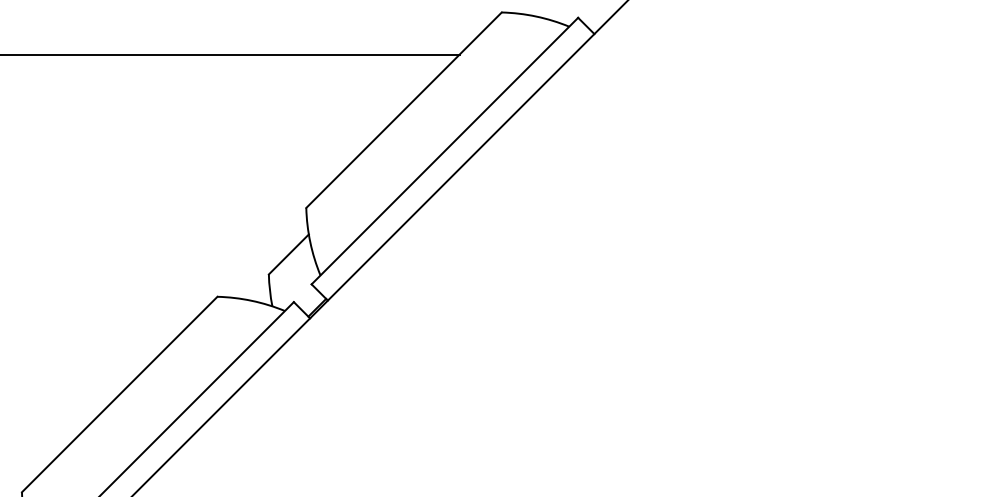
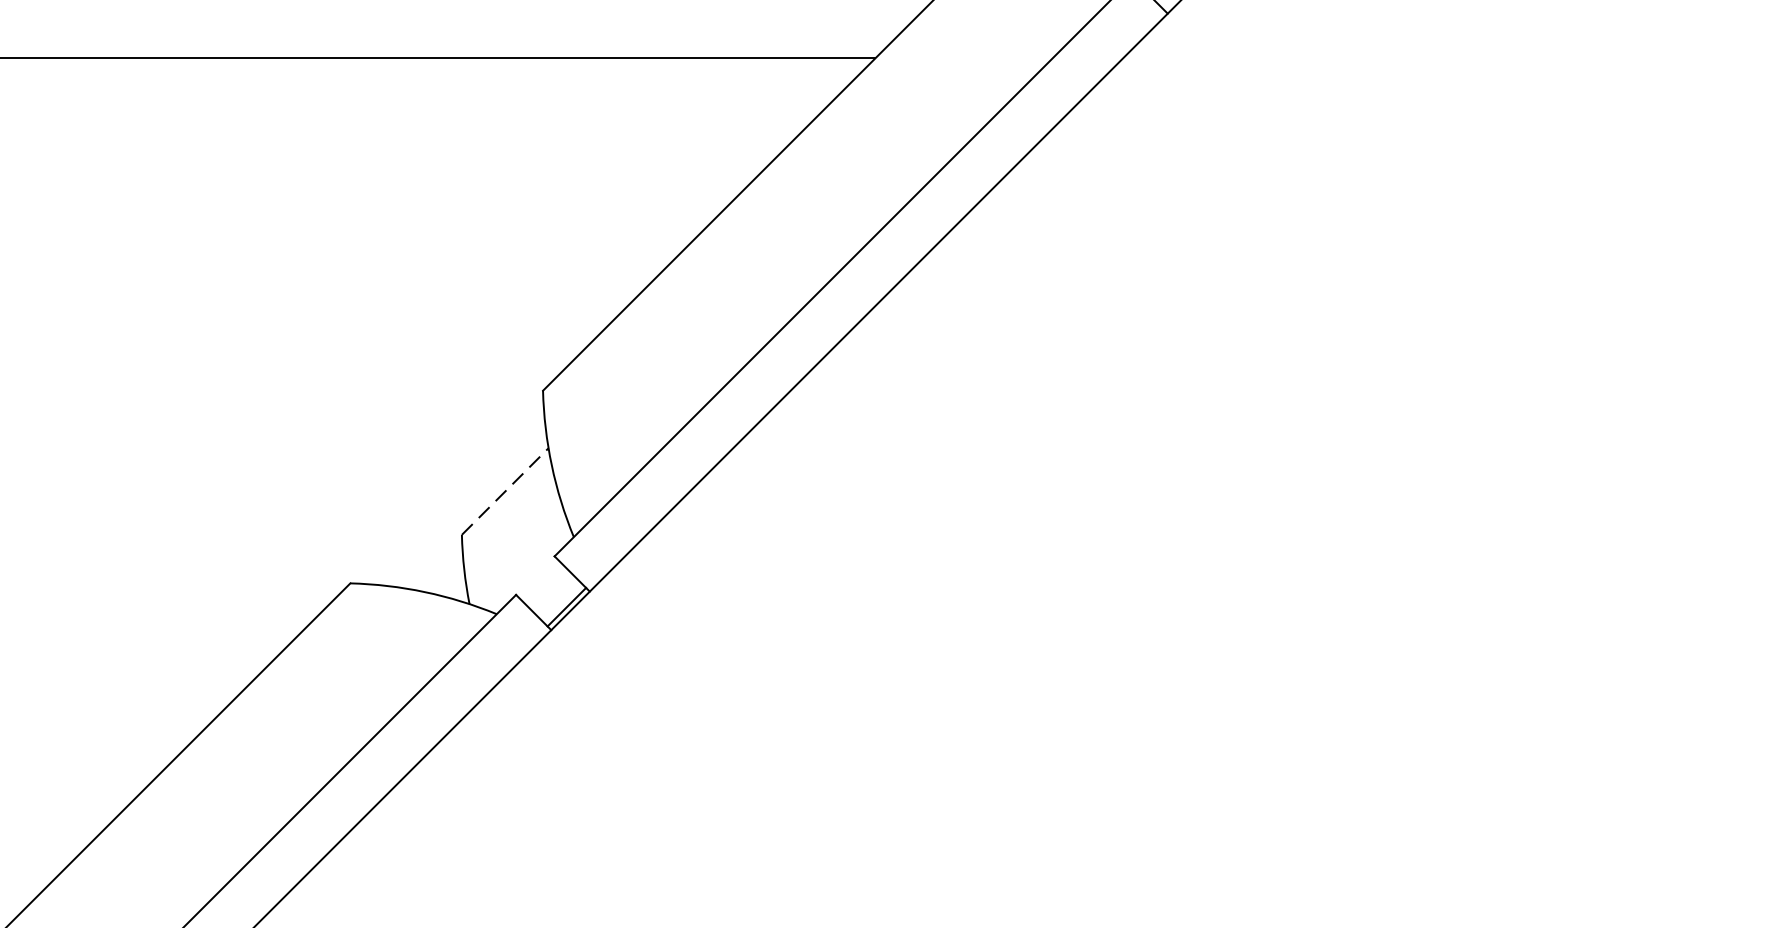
line: (289, 254) -> (506, 491), solid -> dashed

